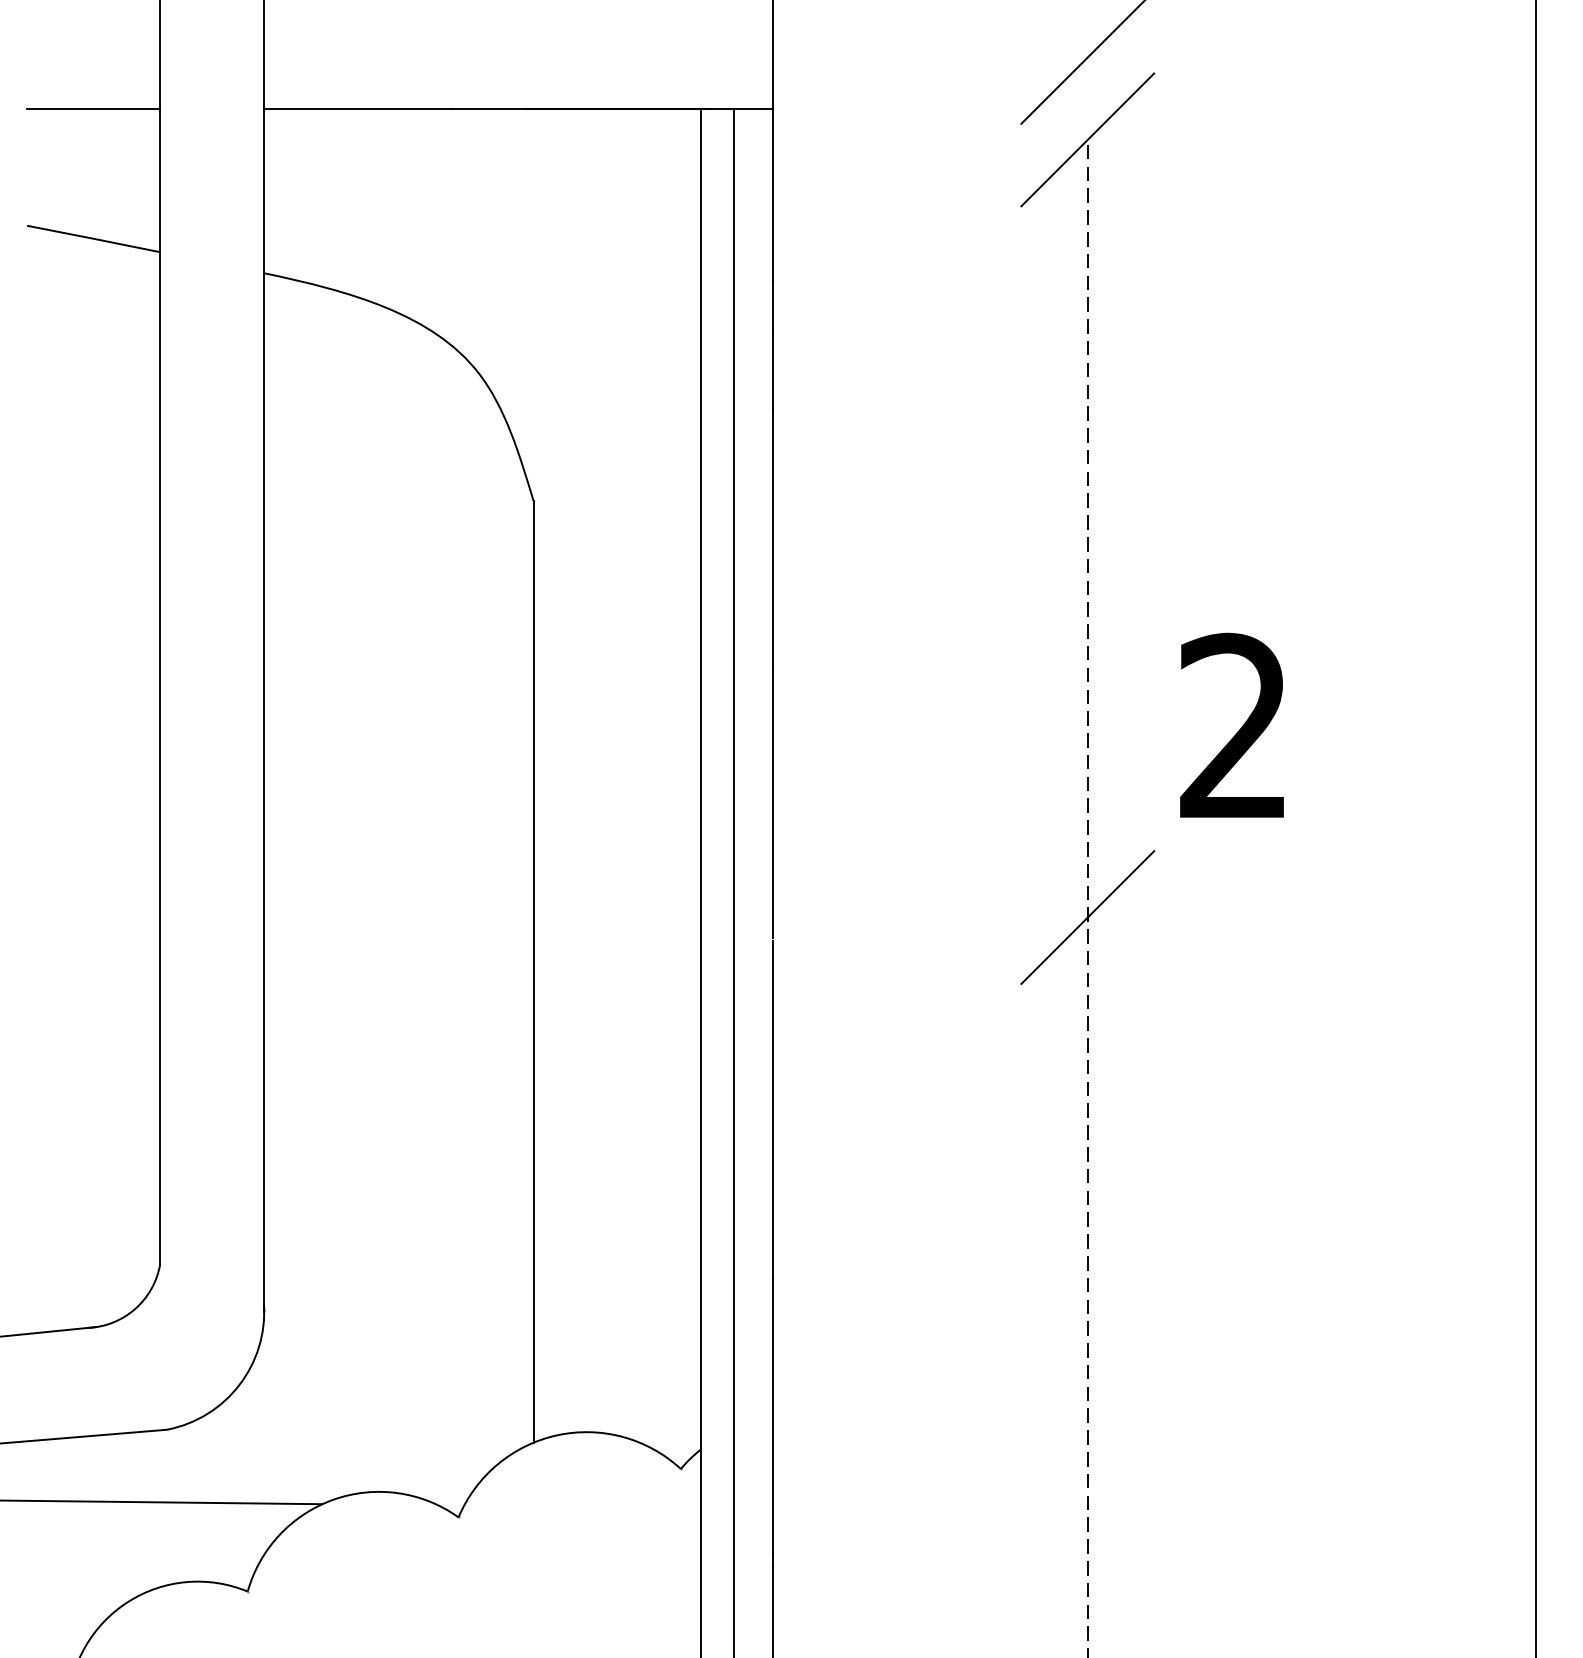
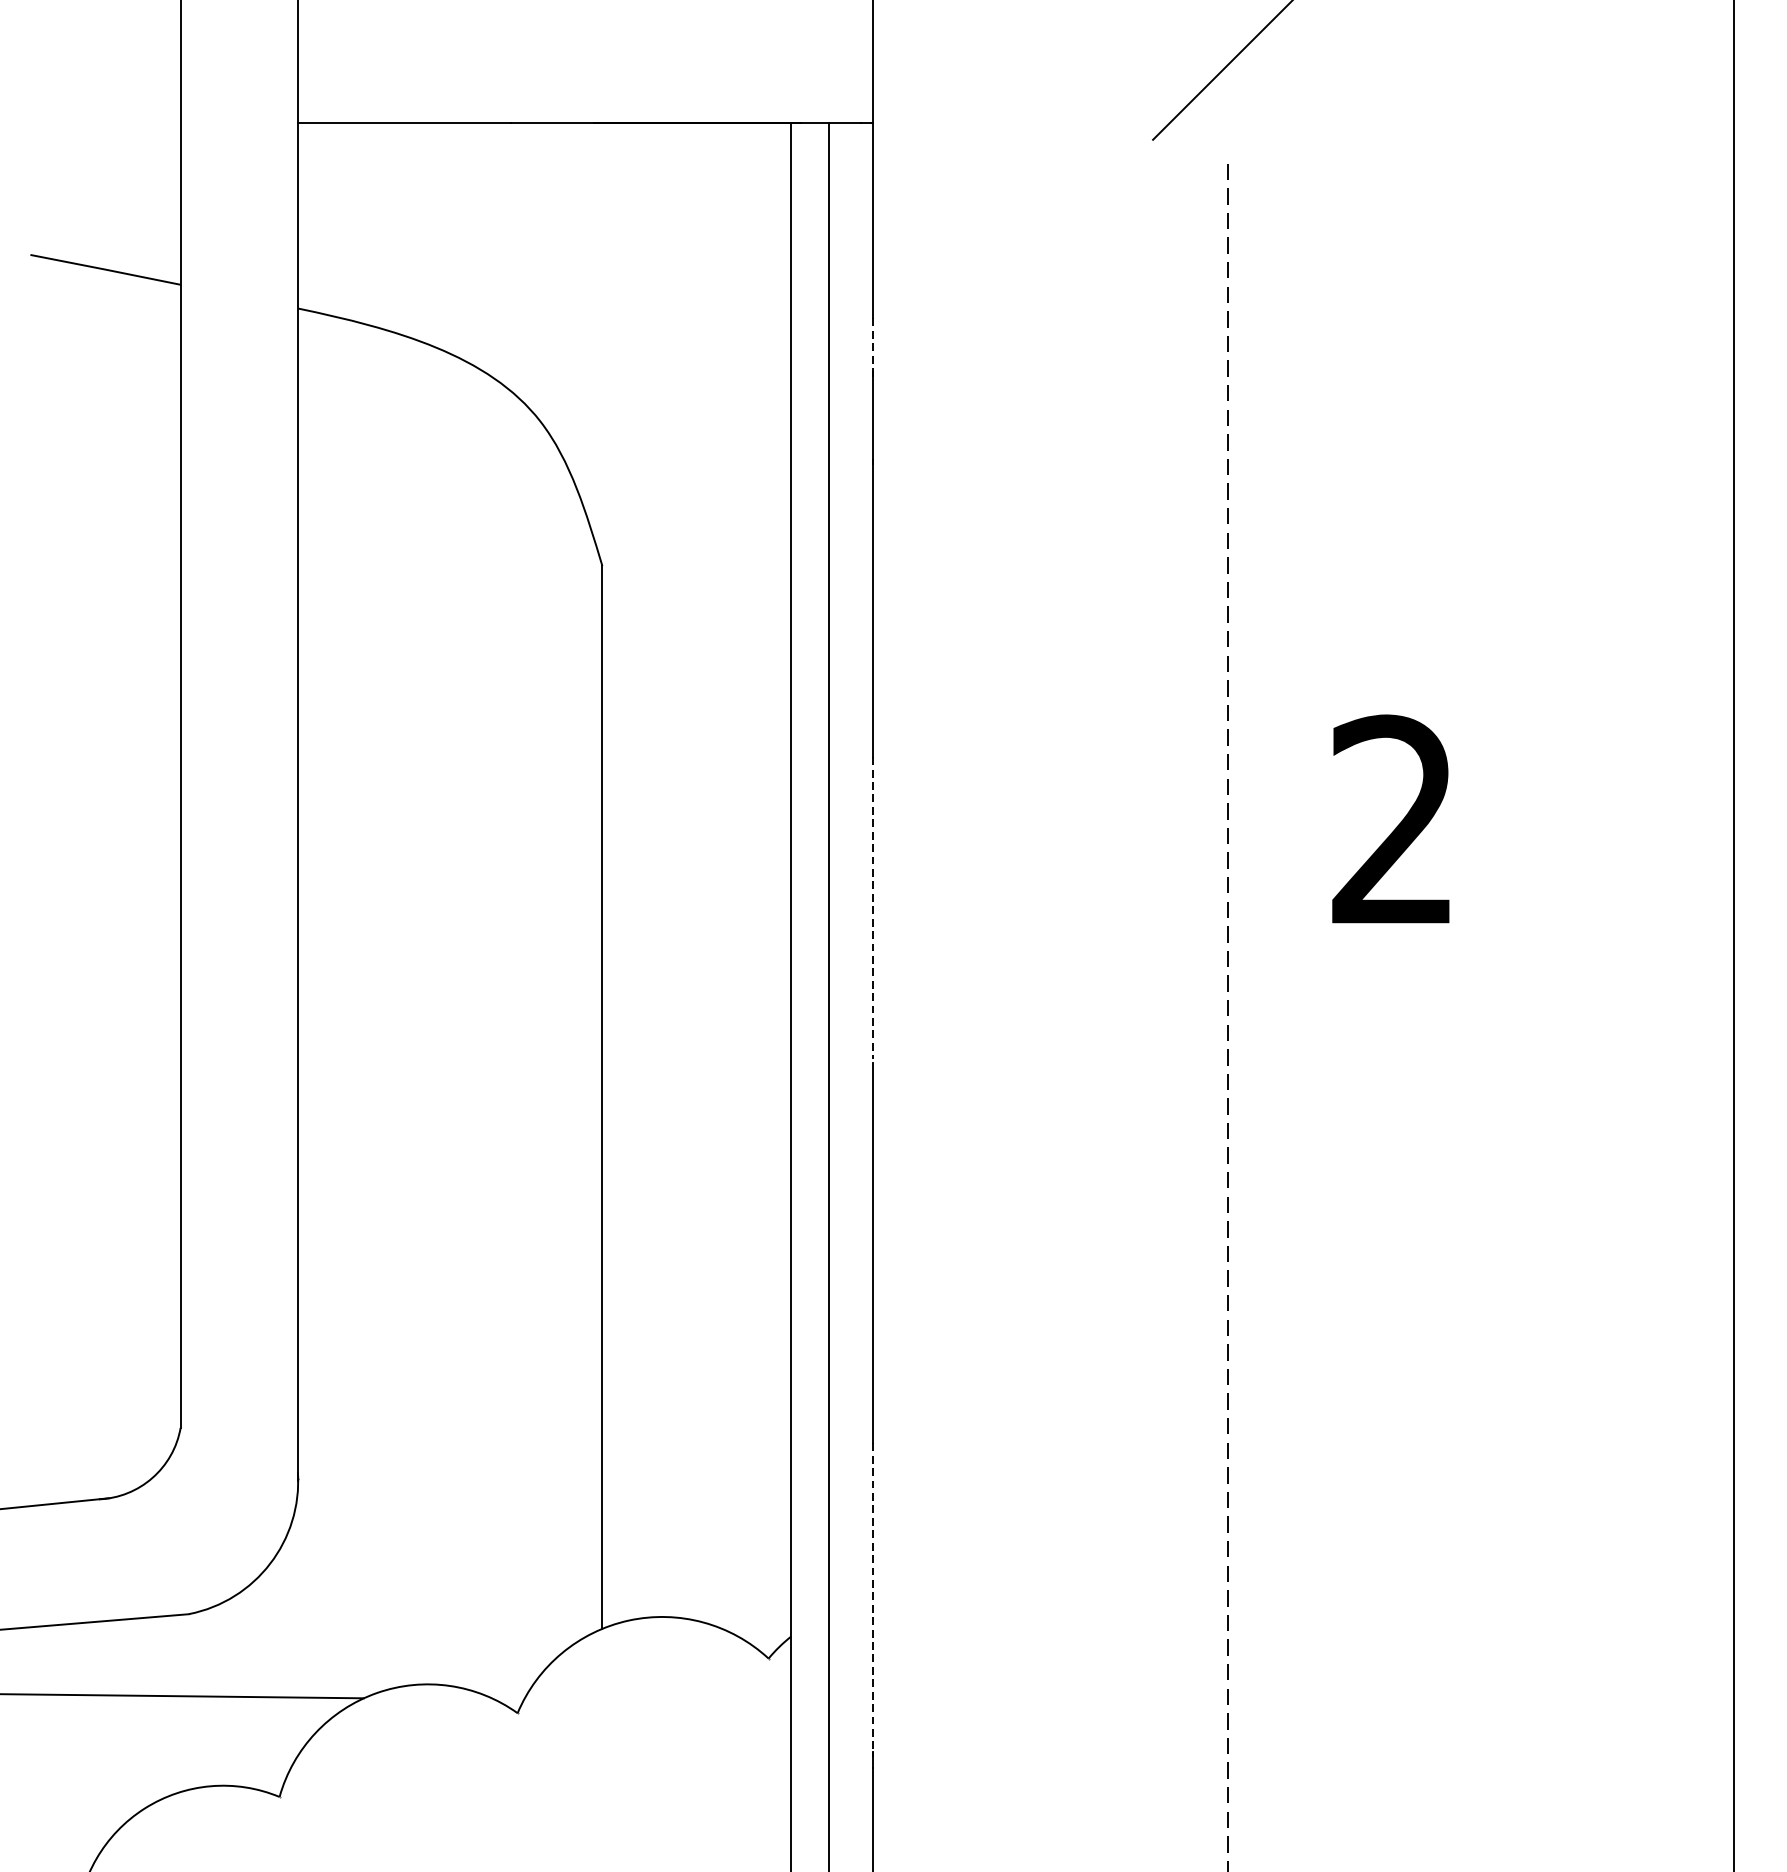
line: (93, 108) -> (105, 122), removed
line: (1087, 139) -> (1227, 157), removed
line: (773, 305) -> (873, 344), solid -> dashed
line: (773, 804) -> (873, 908), solid -> dashed
line: (1087, 917) -> (1227, 1035), removed
line: (773, 1415) -> (873, 1598), solid -> dashed

